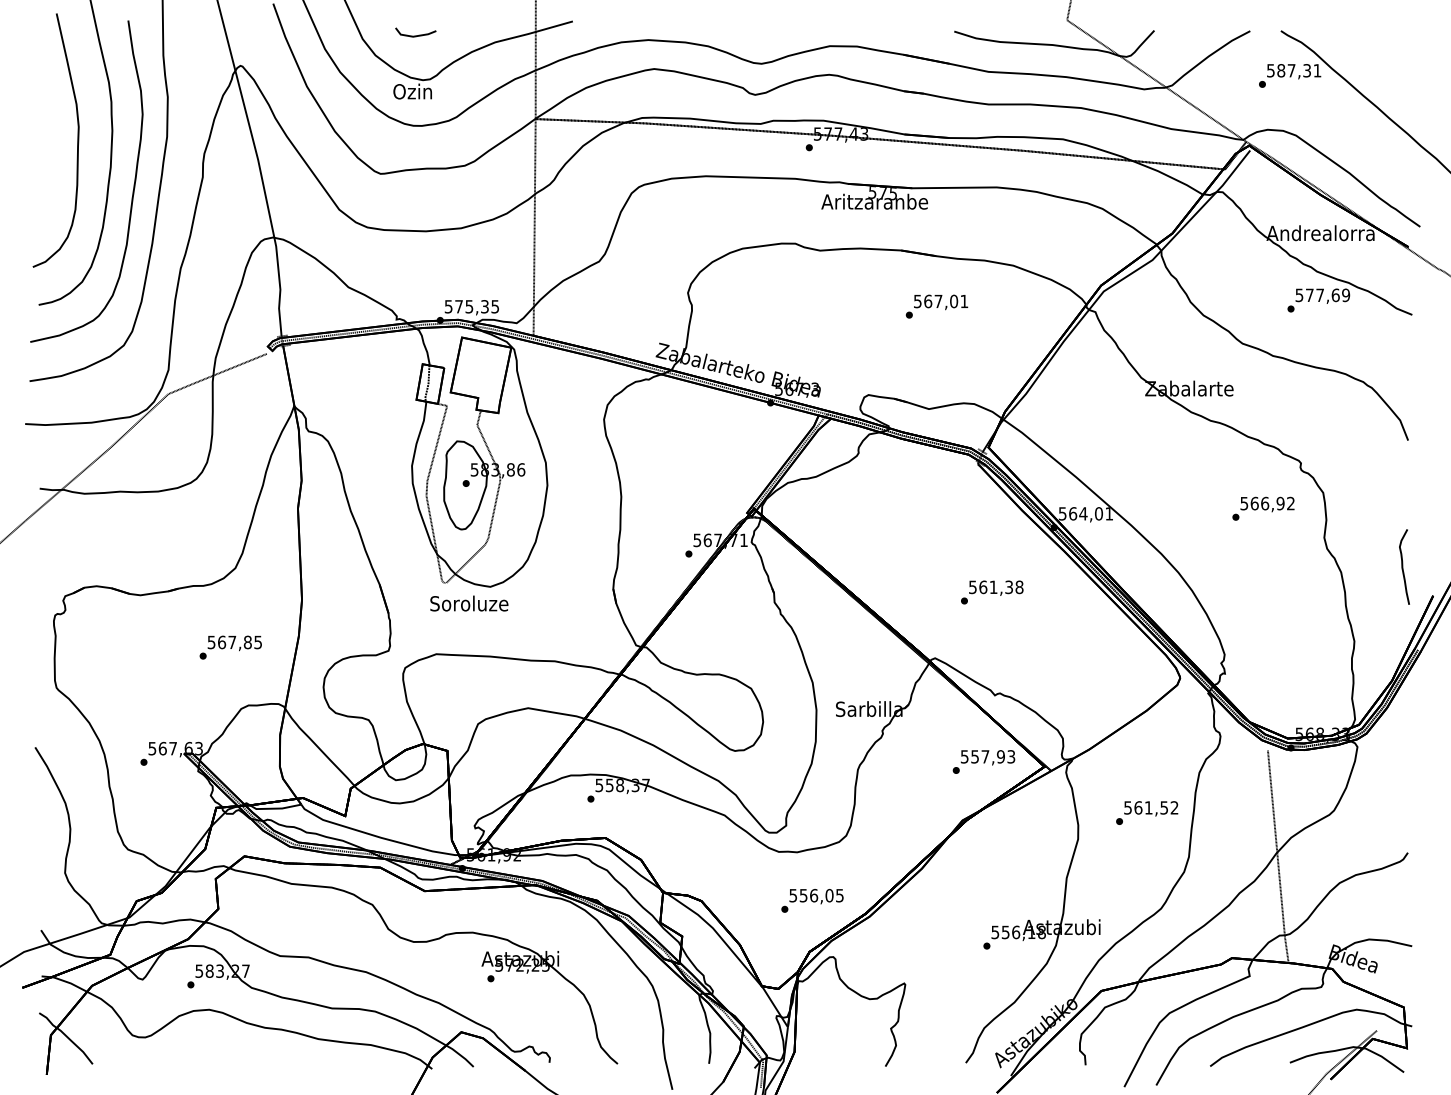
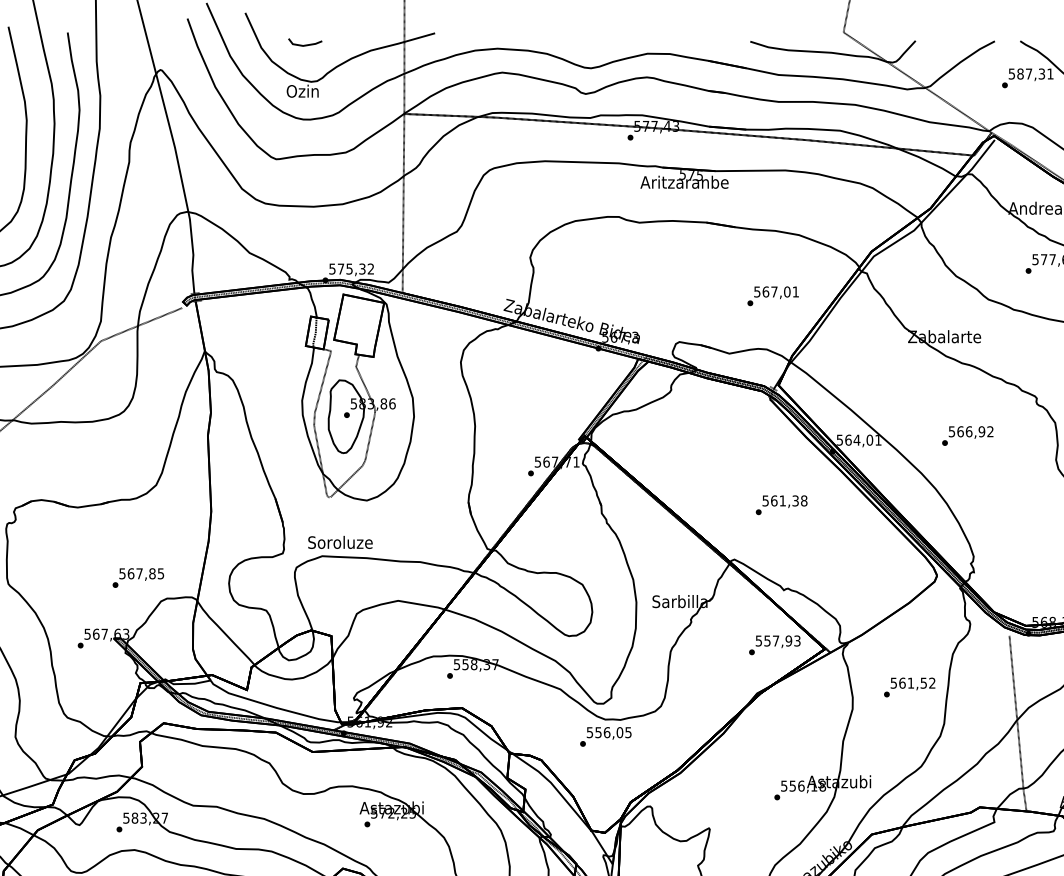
text: (494, 306) -> (370, 268), 575,35 -> 575,32
text: (936, 306) -> (772, 296), moved
text: (1263, 508) -> (967, 435), moved
text: (469, 603) -> (340, 542), moved
text: (230, 647) -> (138, 577), moved
text: (812, 900) -> (605, 736), moved

